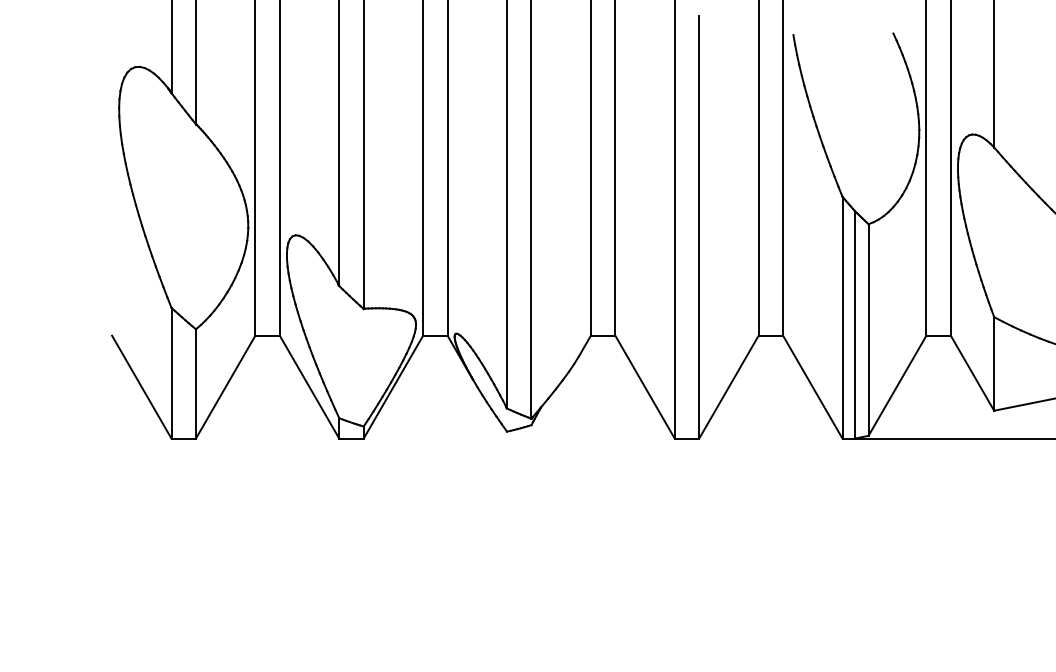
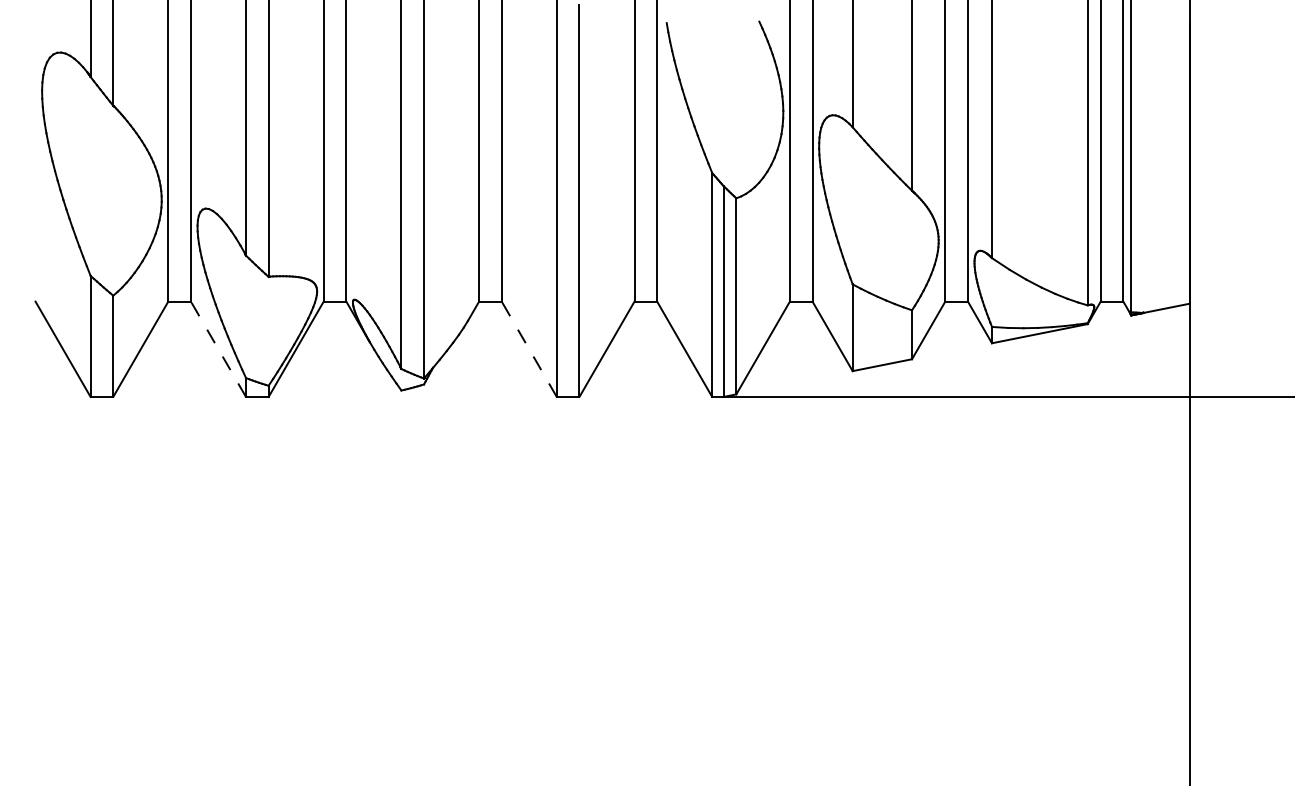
line: (309, 386) -> (218, 348), solid -> dashed
line: (645, 386) -> (529, 348), solid -> dashed

